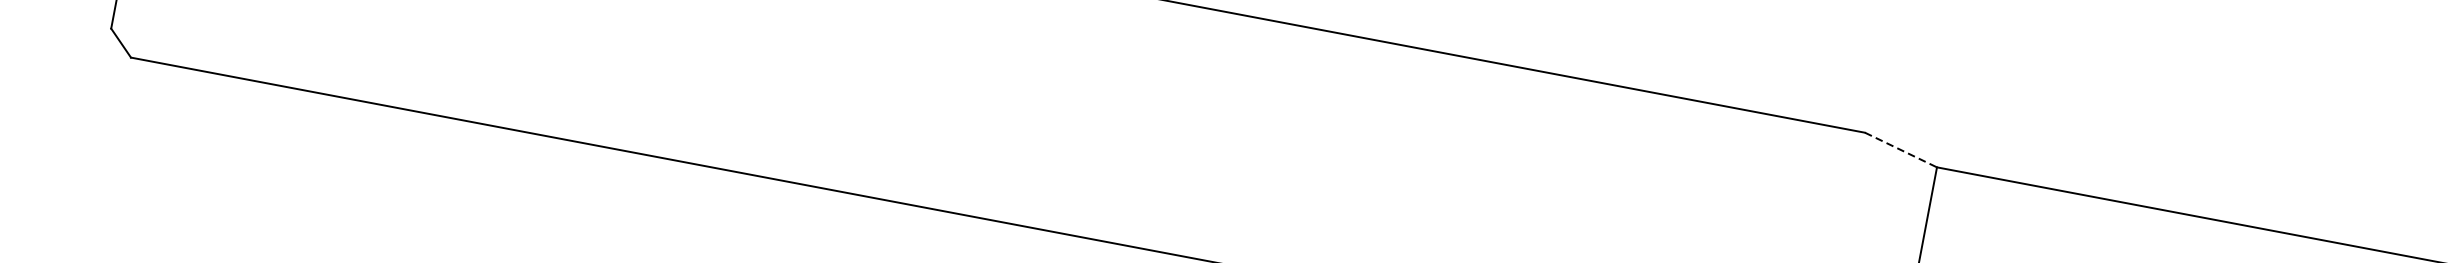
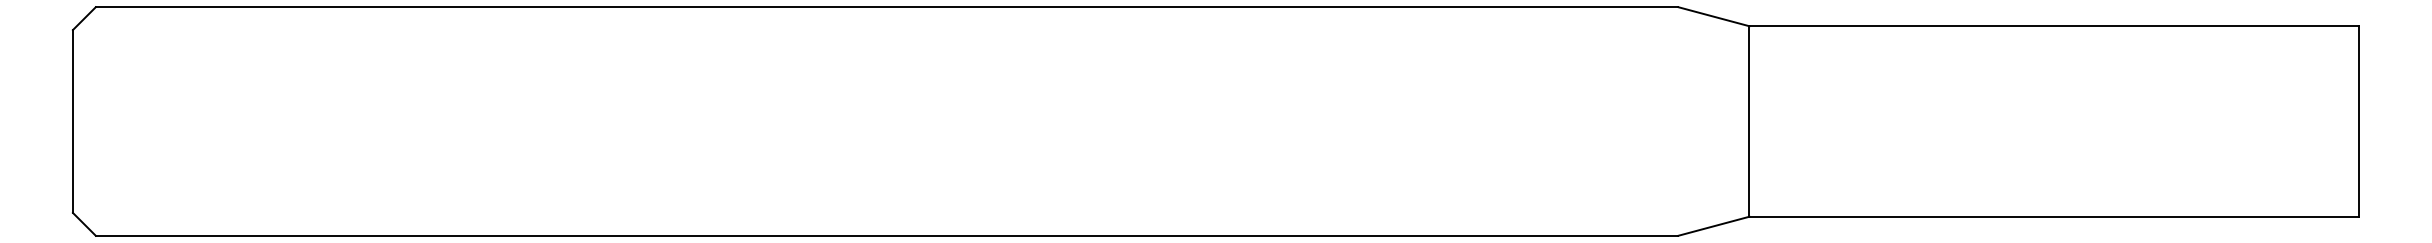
line: (1900, 149) -> (1713, 16), dashed -> solid

